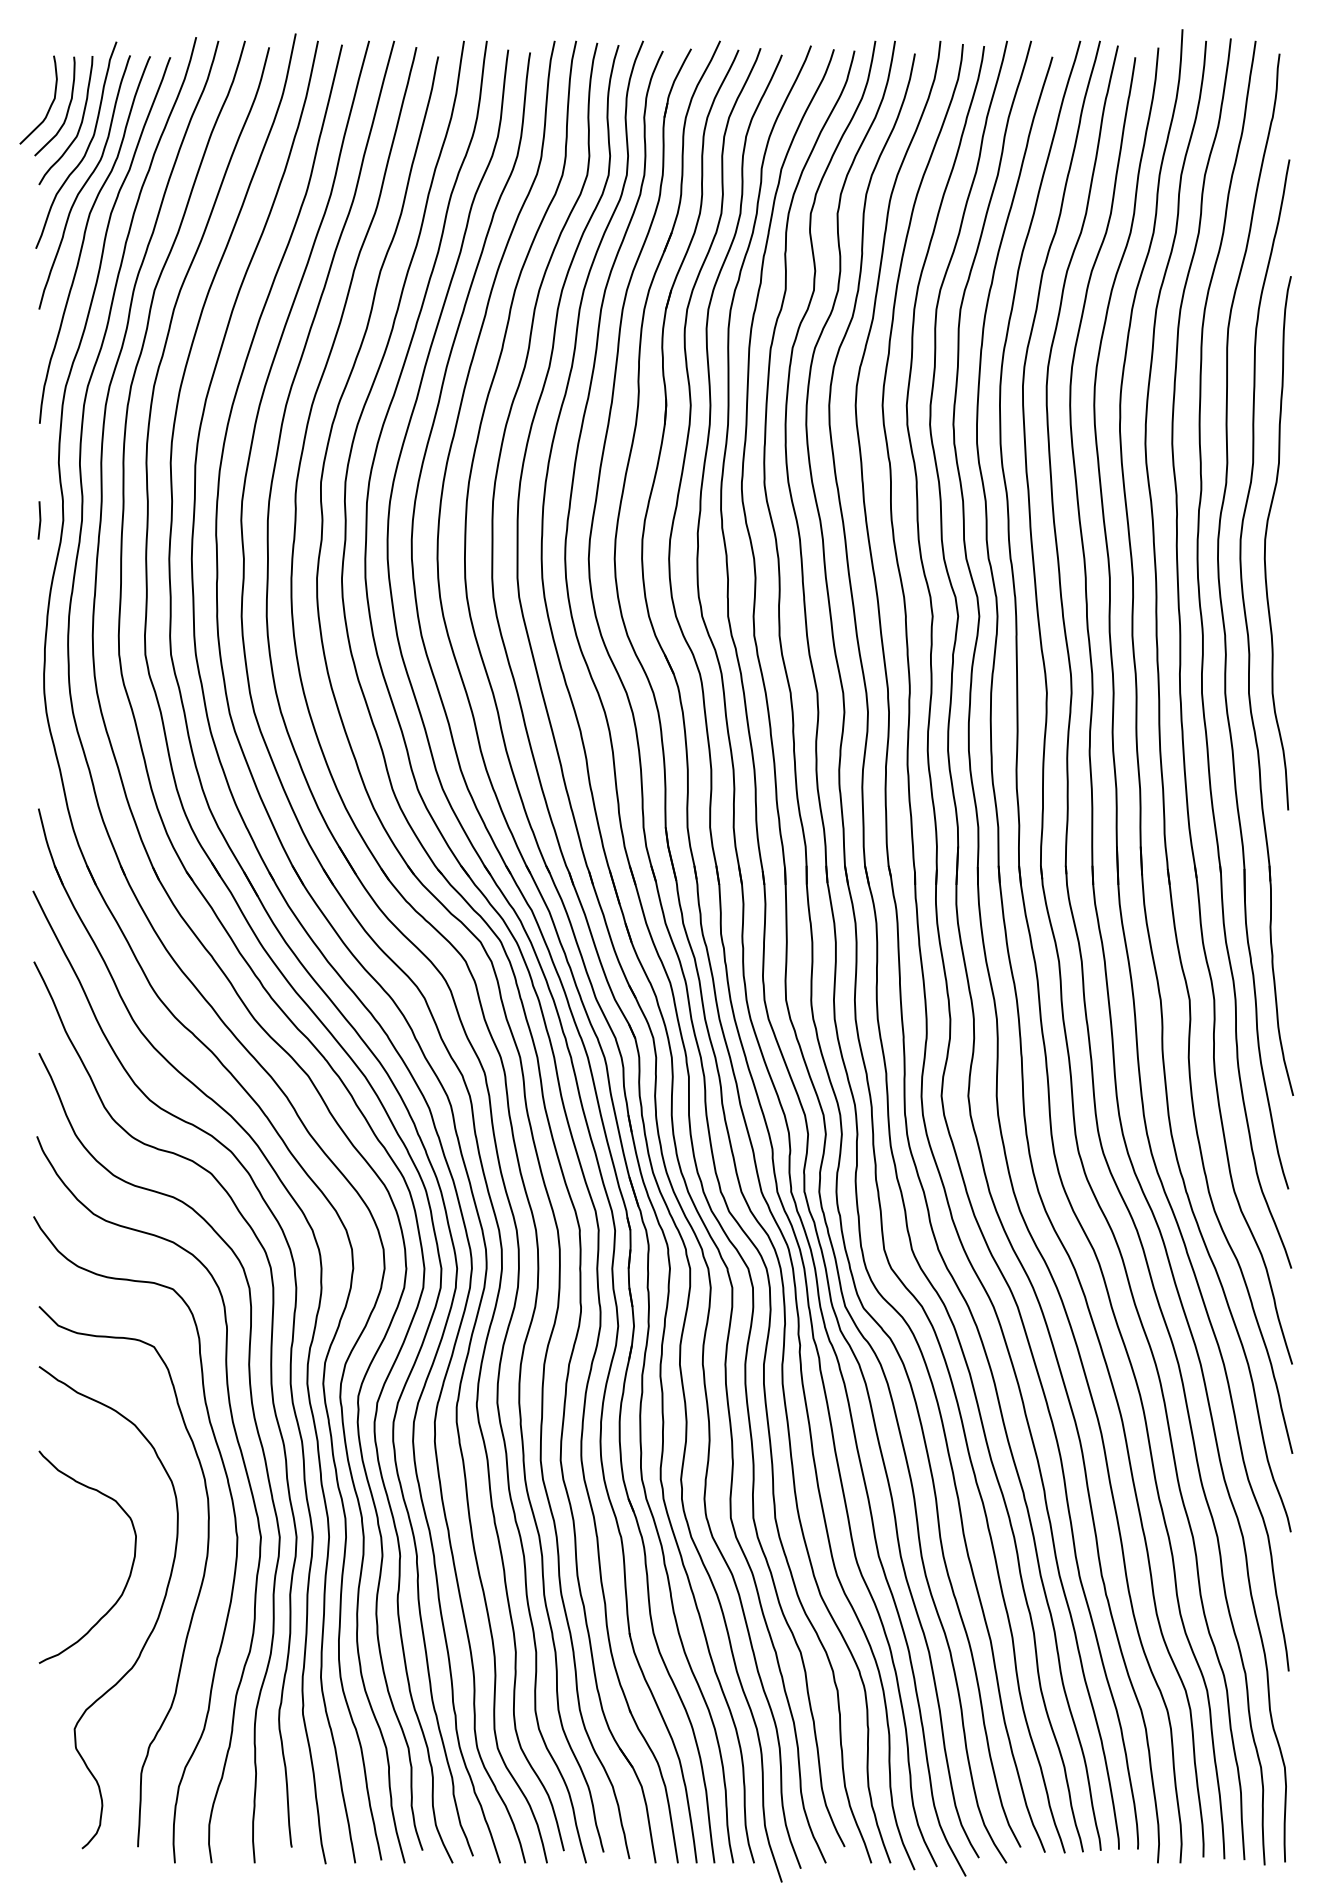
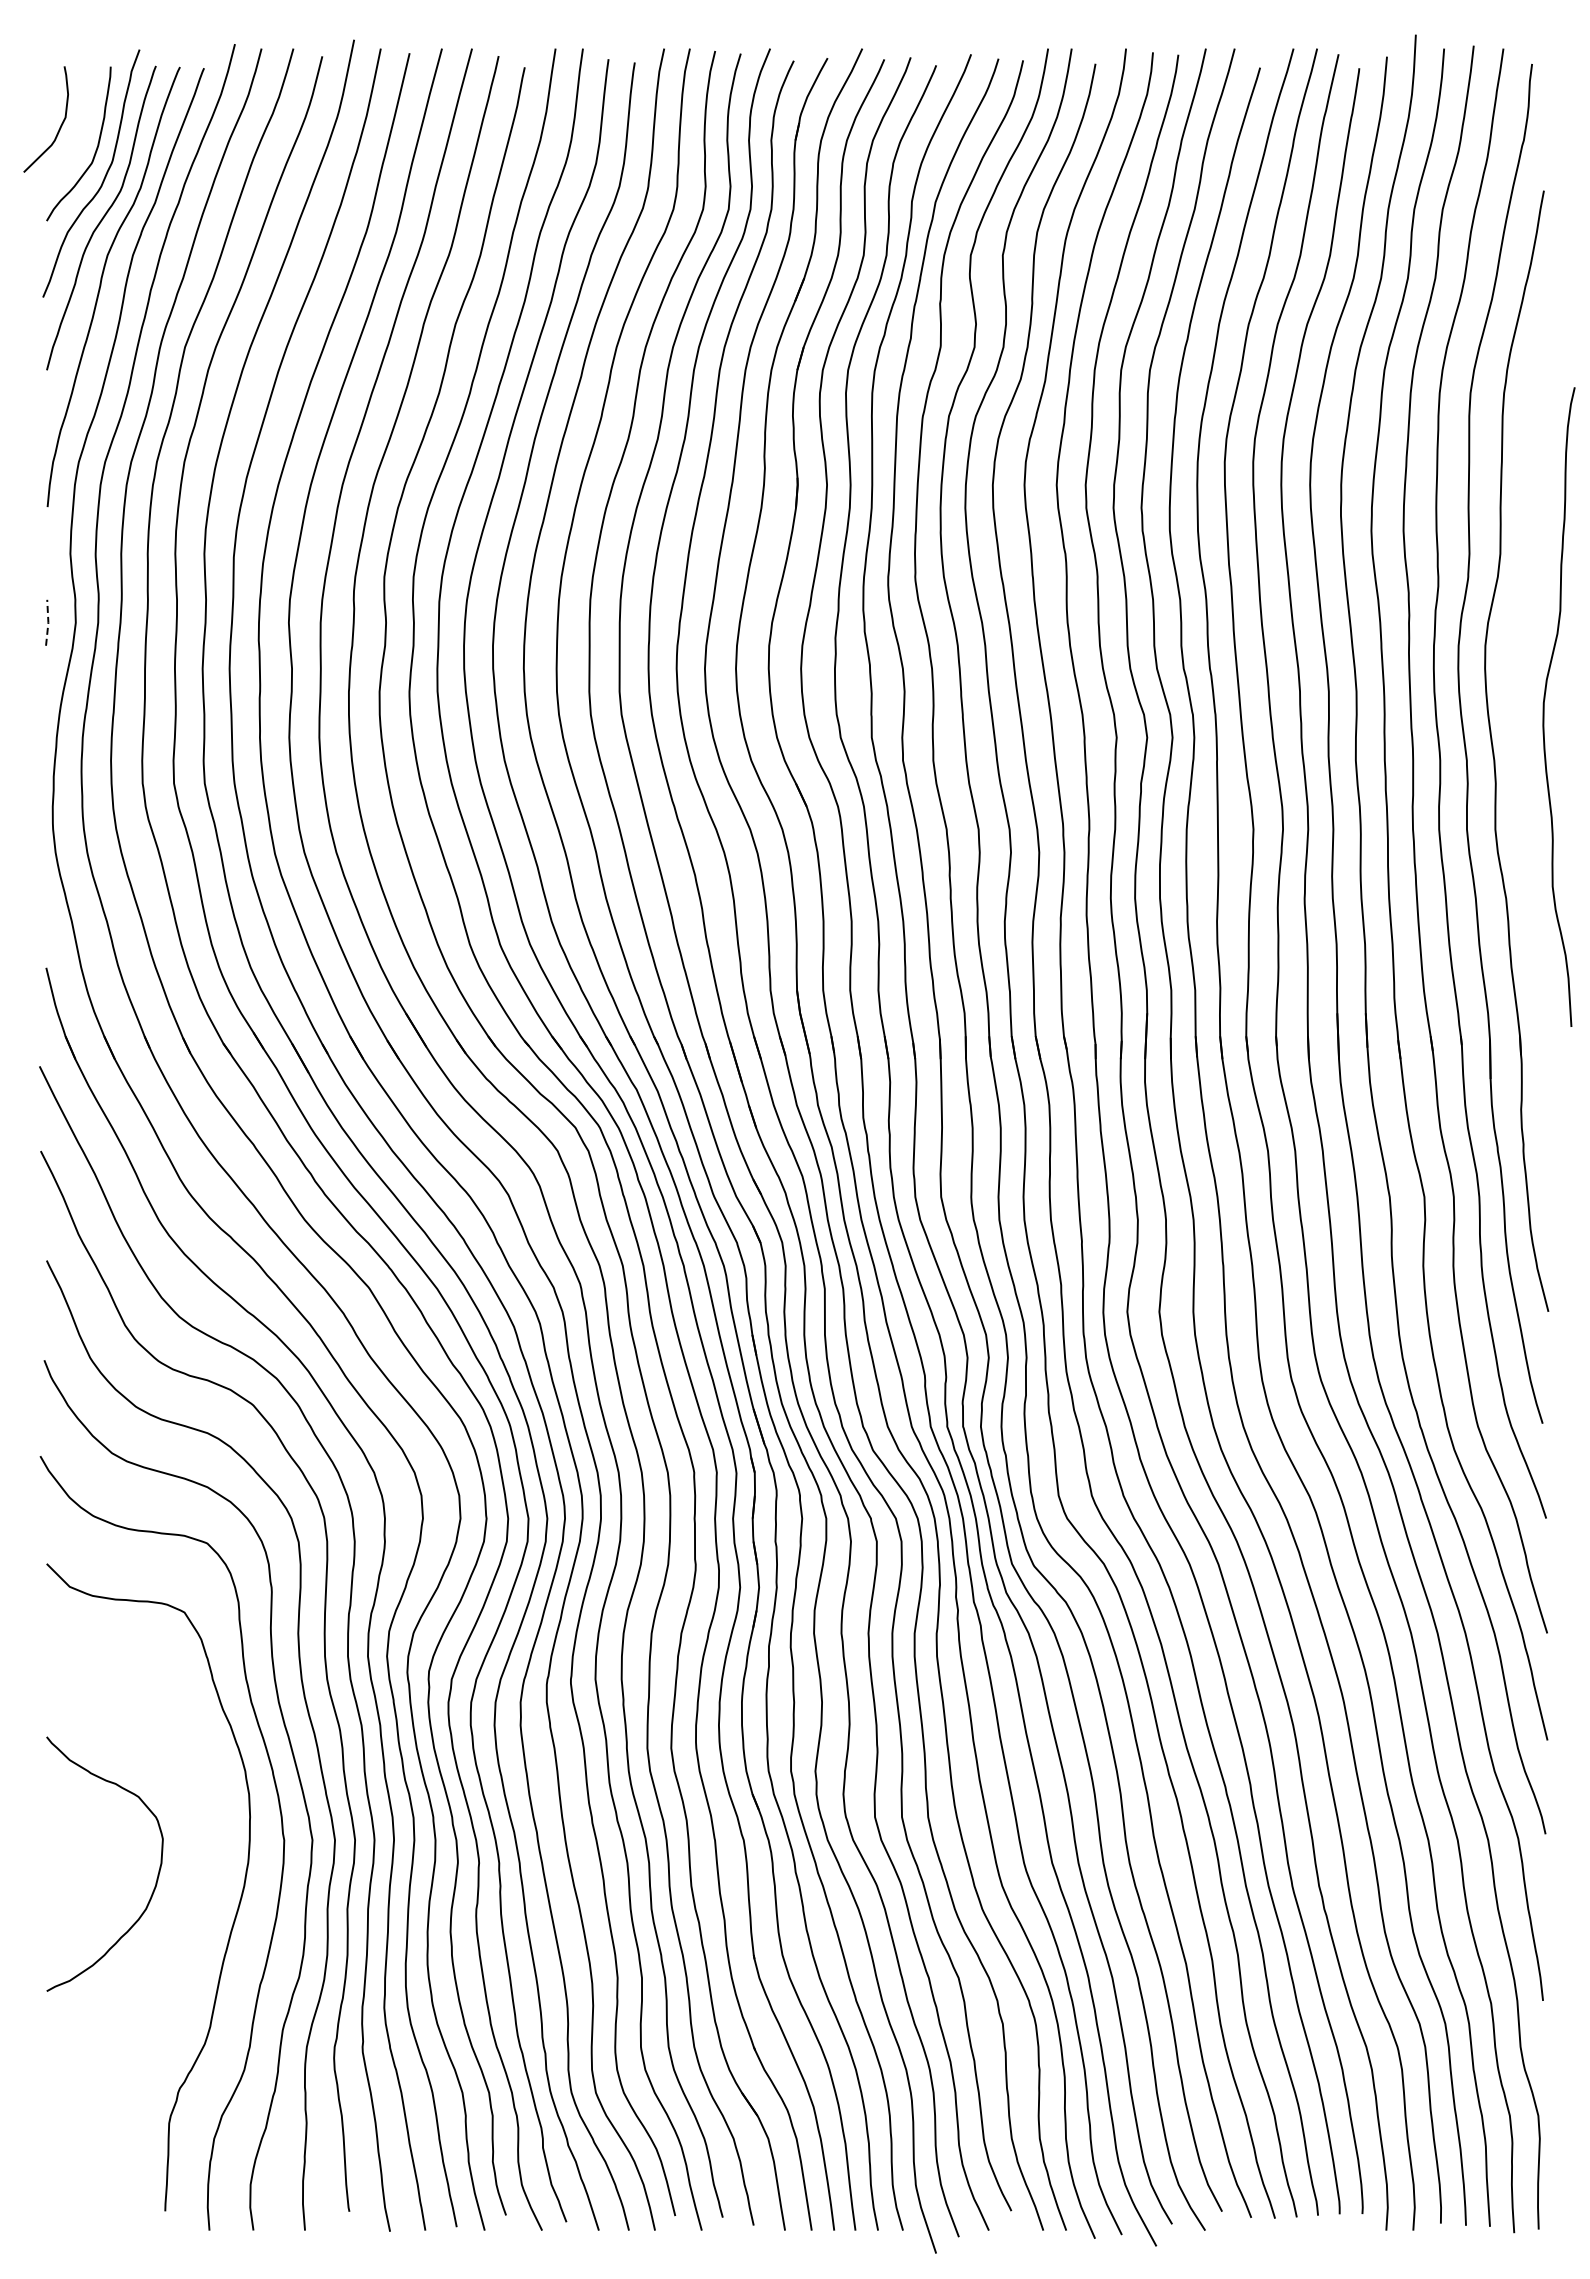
curve: (67, 110) -> (80, 131), removed
line: (40, 520) -> (48, 622), solid -> dashed
curve: (1265, 542) -> (1544, 706), moved
curve: (150, 1631) -> (180, 1953), removed

